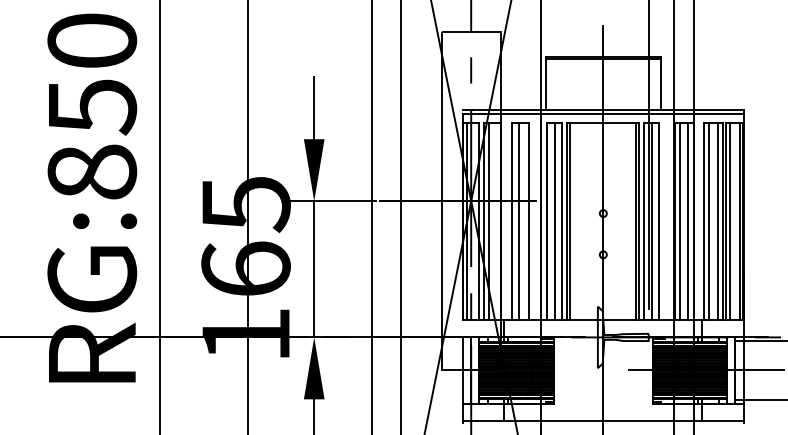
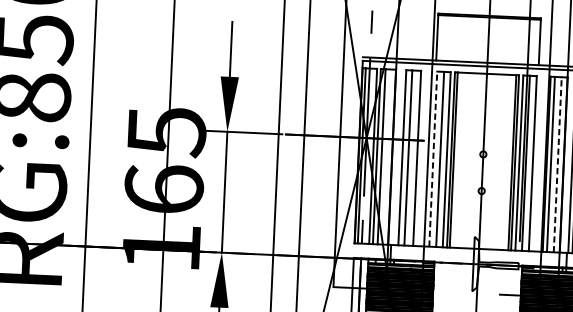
line: (547, 221) -> (433, 159), solid -> dashed
line: (687, 221) -> (557, 164), solid -> dashed

